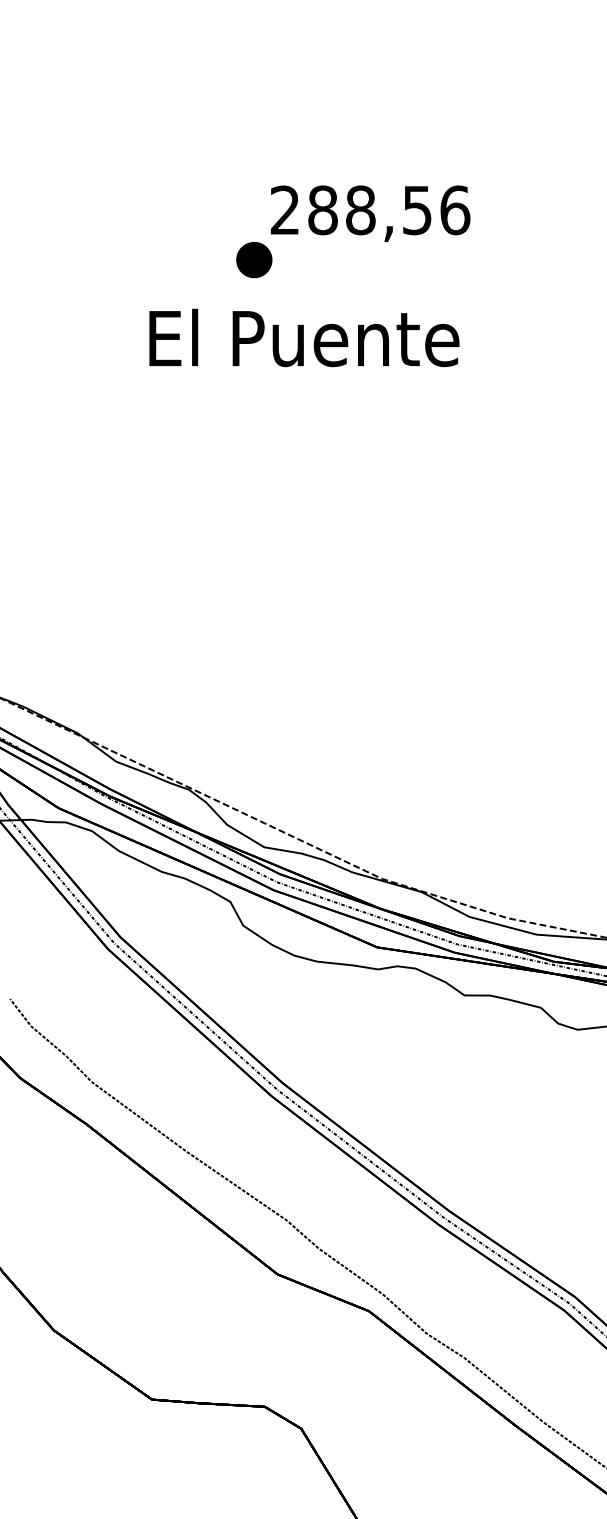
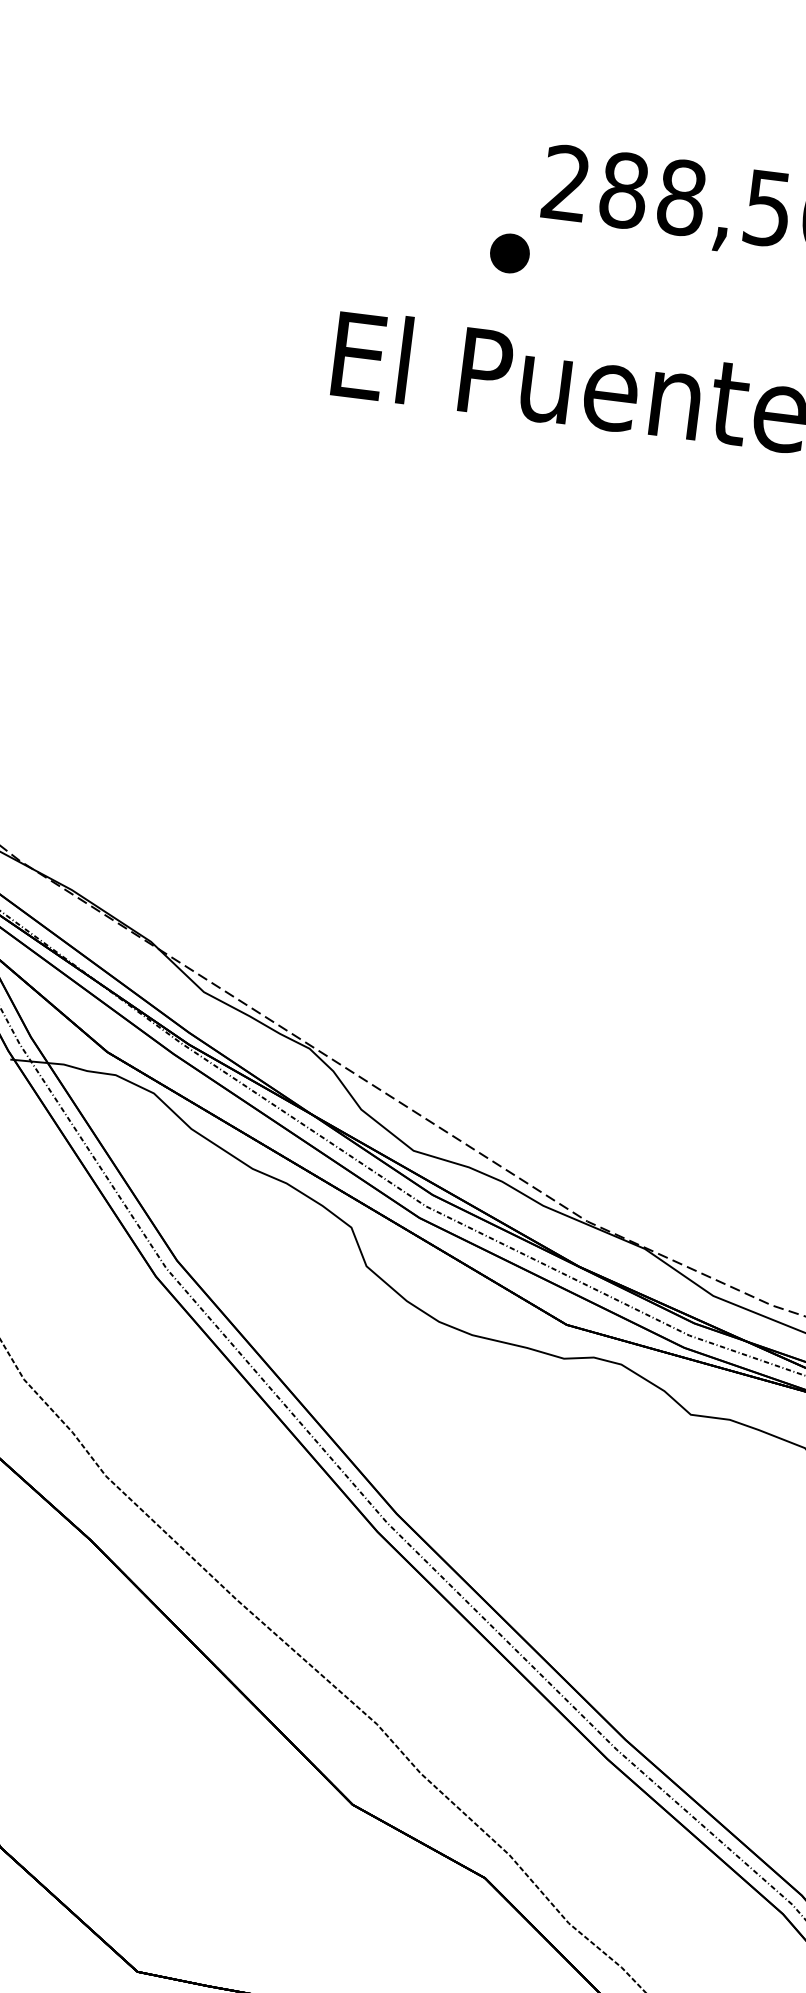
part: (254, 260) -> (510, 254), size x0.71

